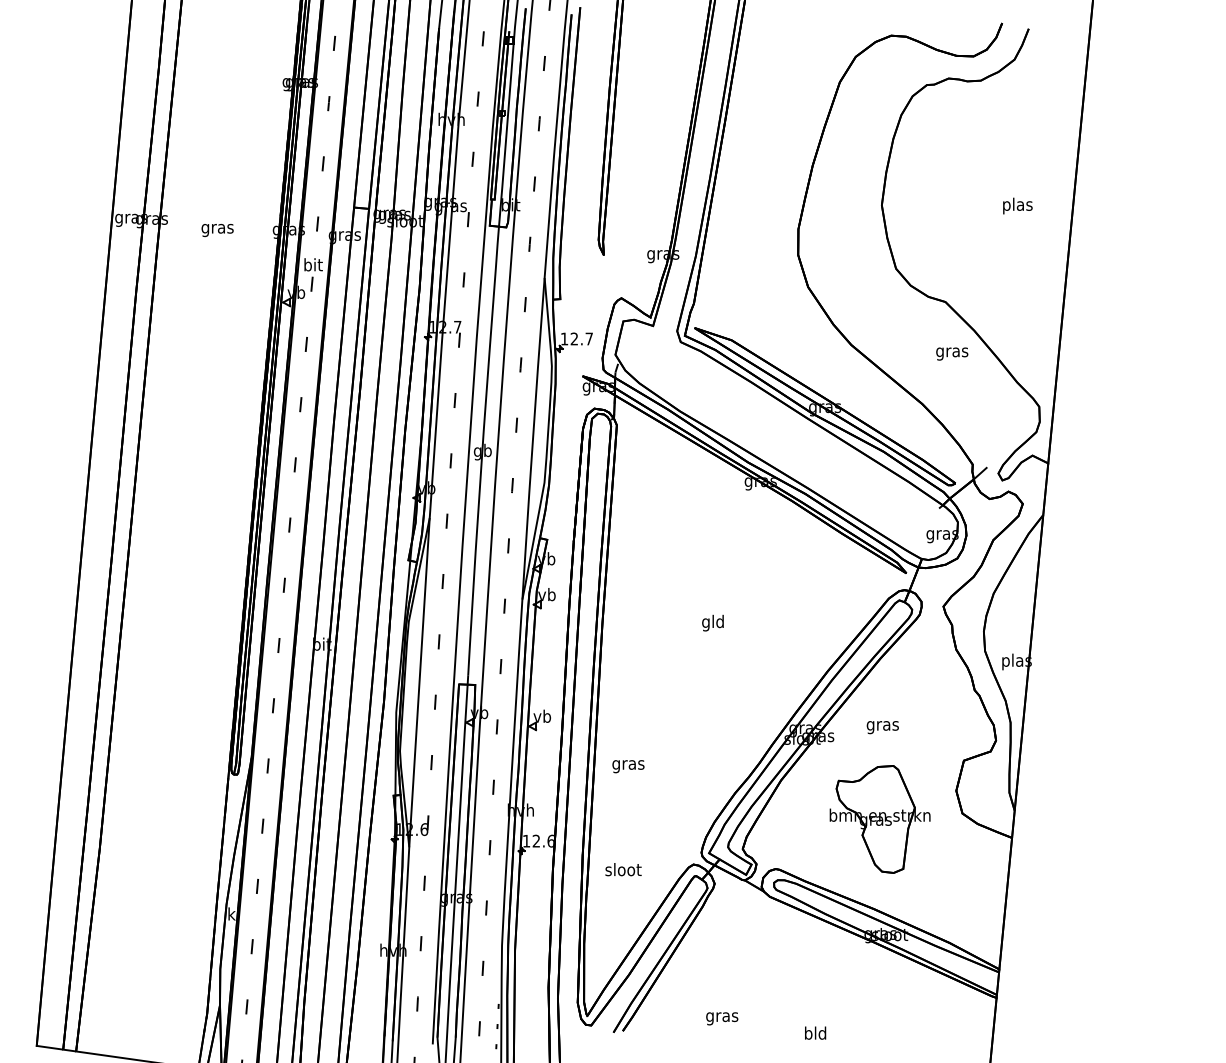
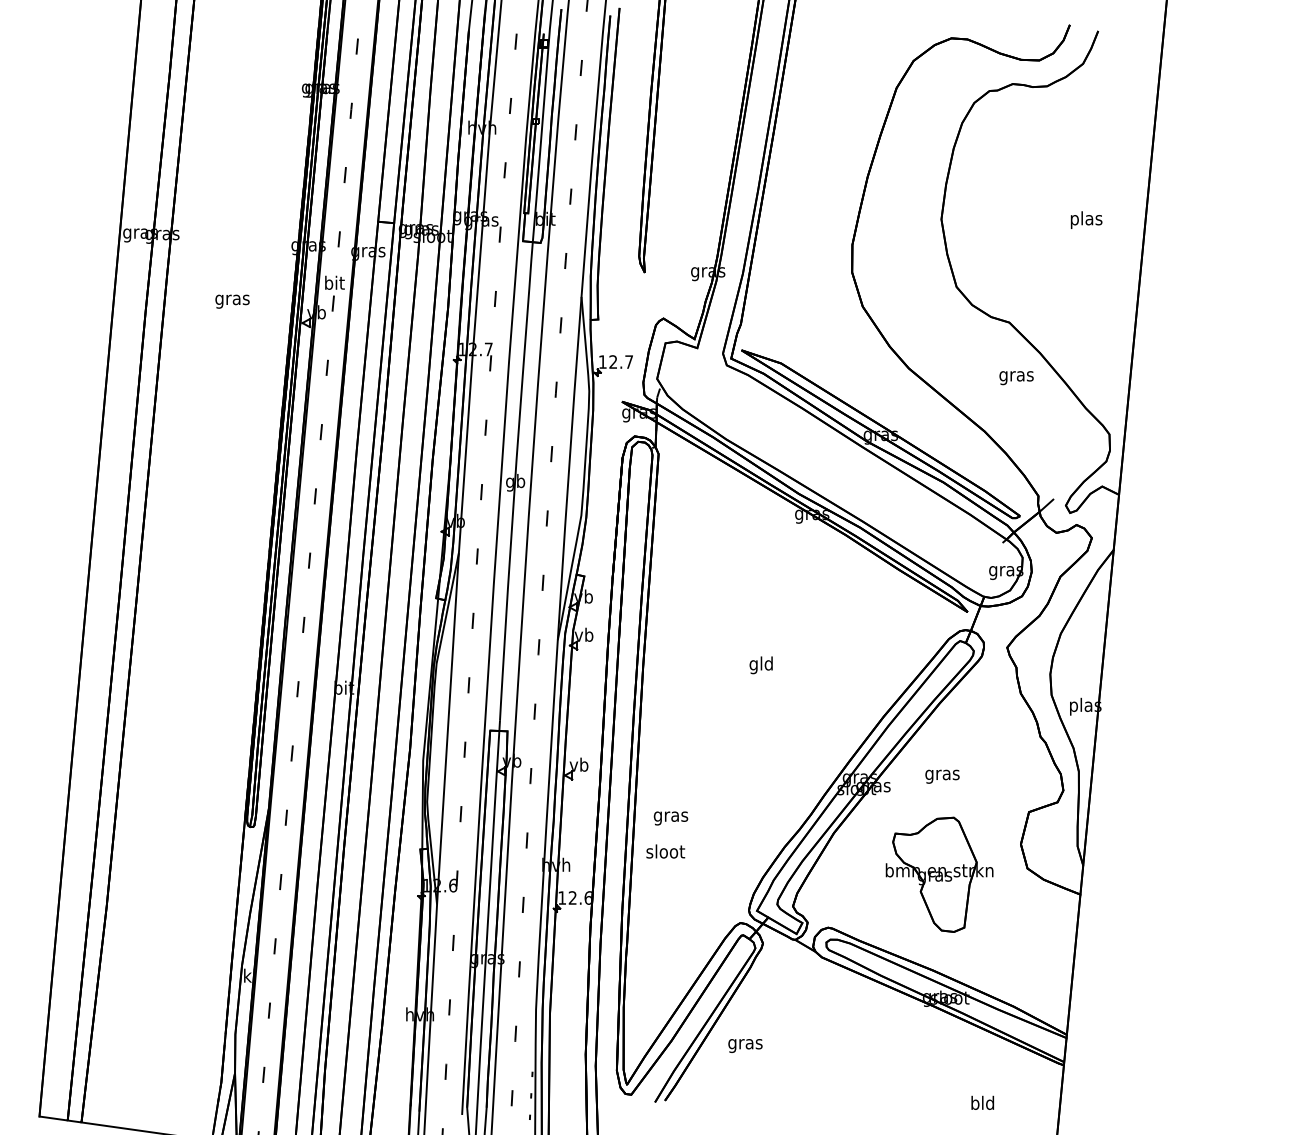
text: (217, 230) -> (232, 301), moved
text: (623, 869) -> (665, 851), moved
text: (722, 1018) -> (745, 1045), moved
text: (815, 1032) -> (982, 1102), moved

